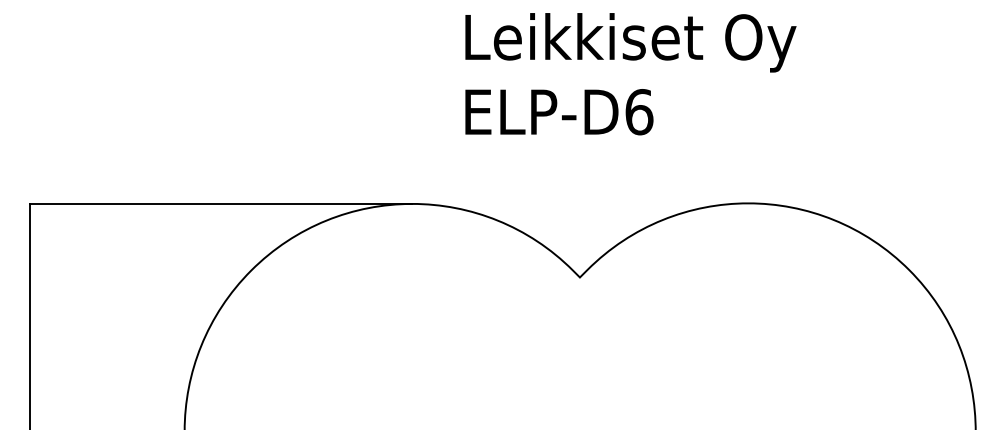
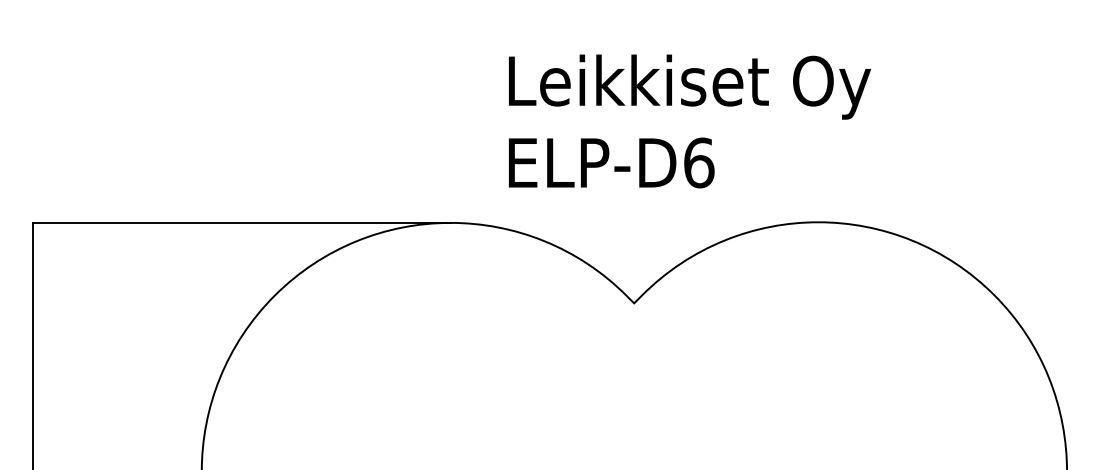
text: (630, 74) -> (689, 121), moved

